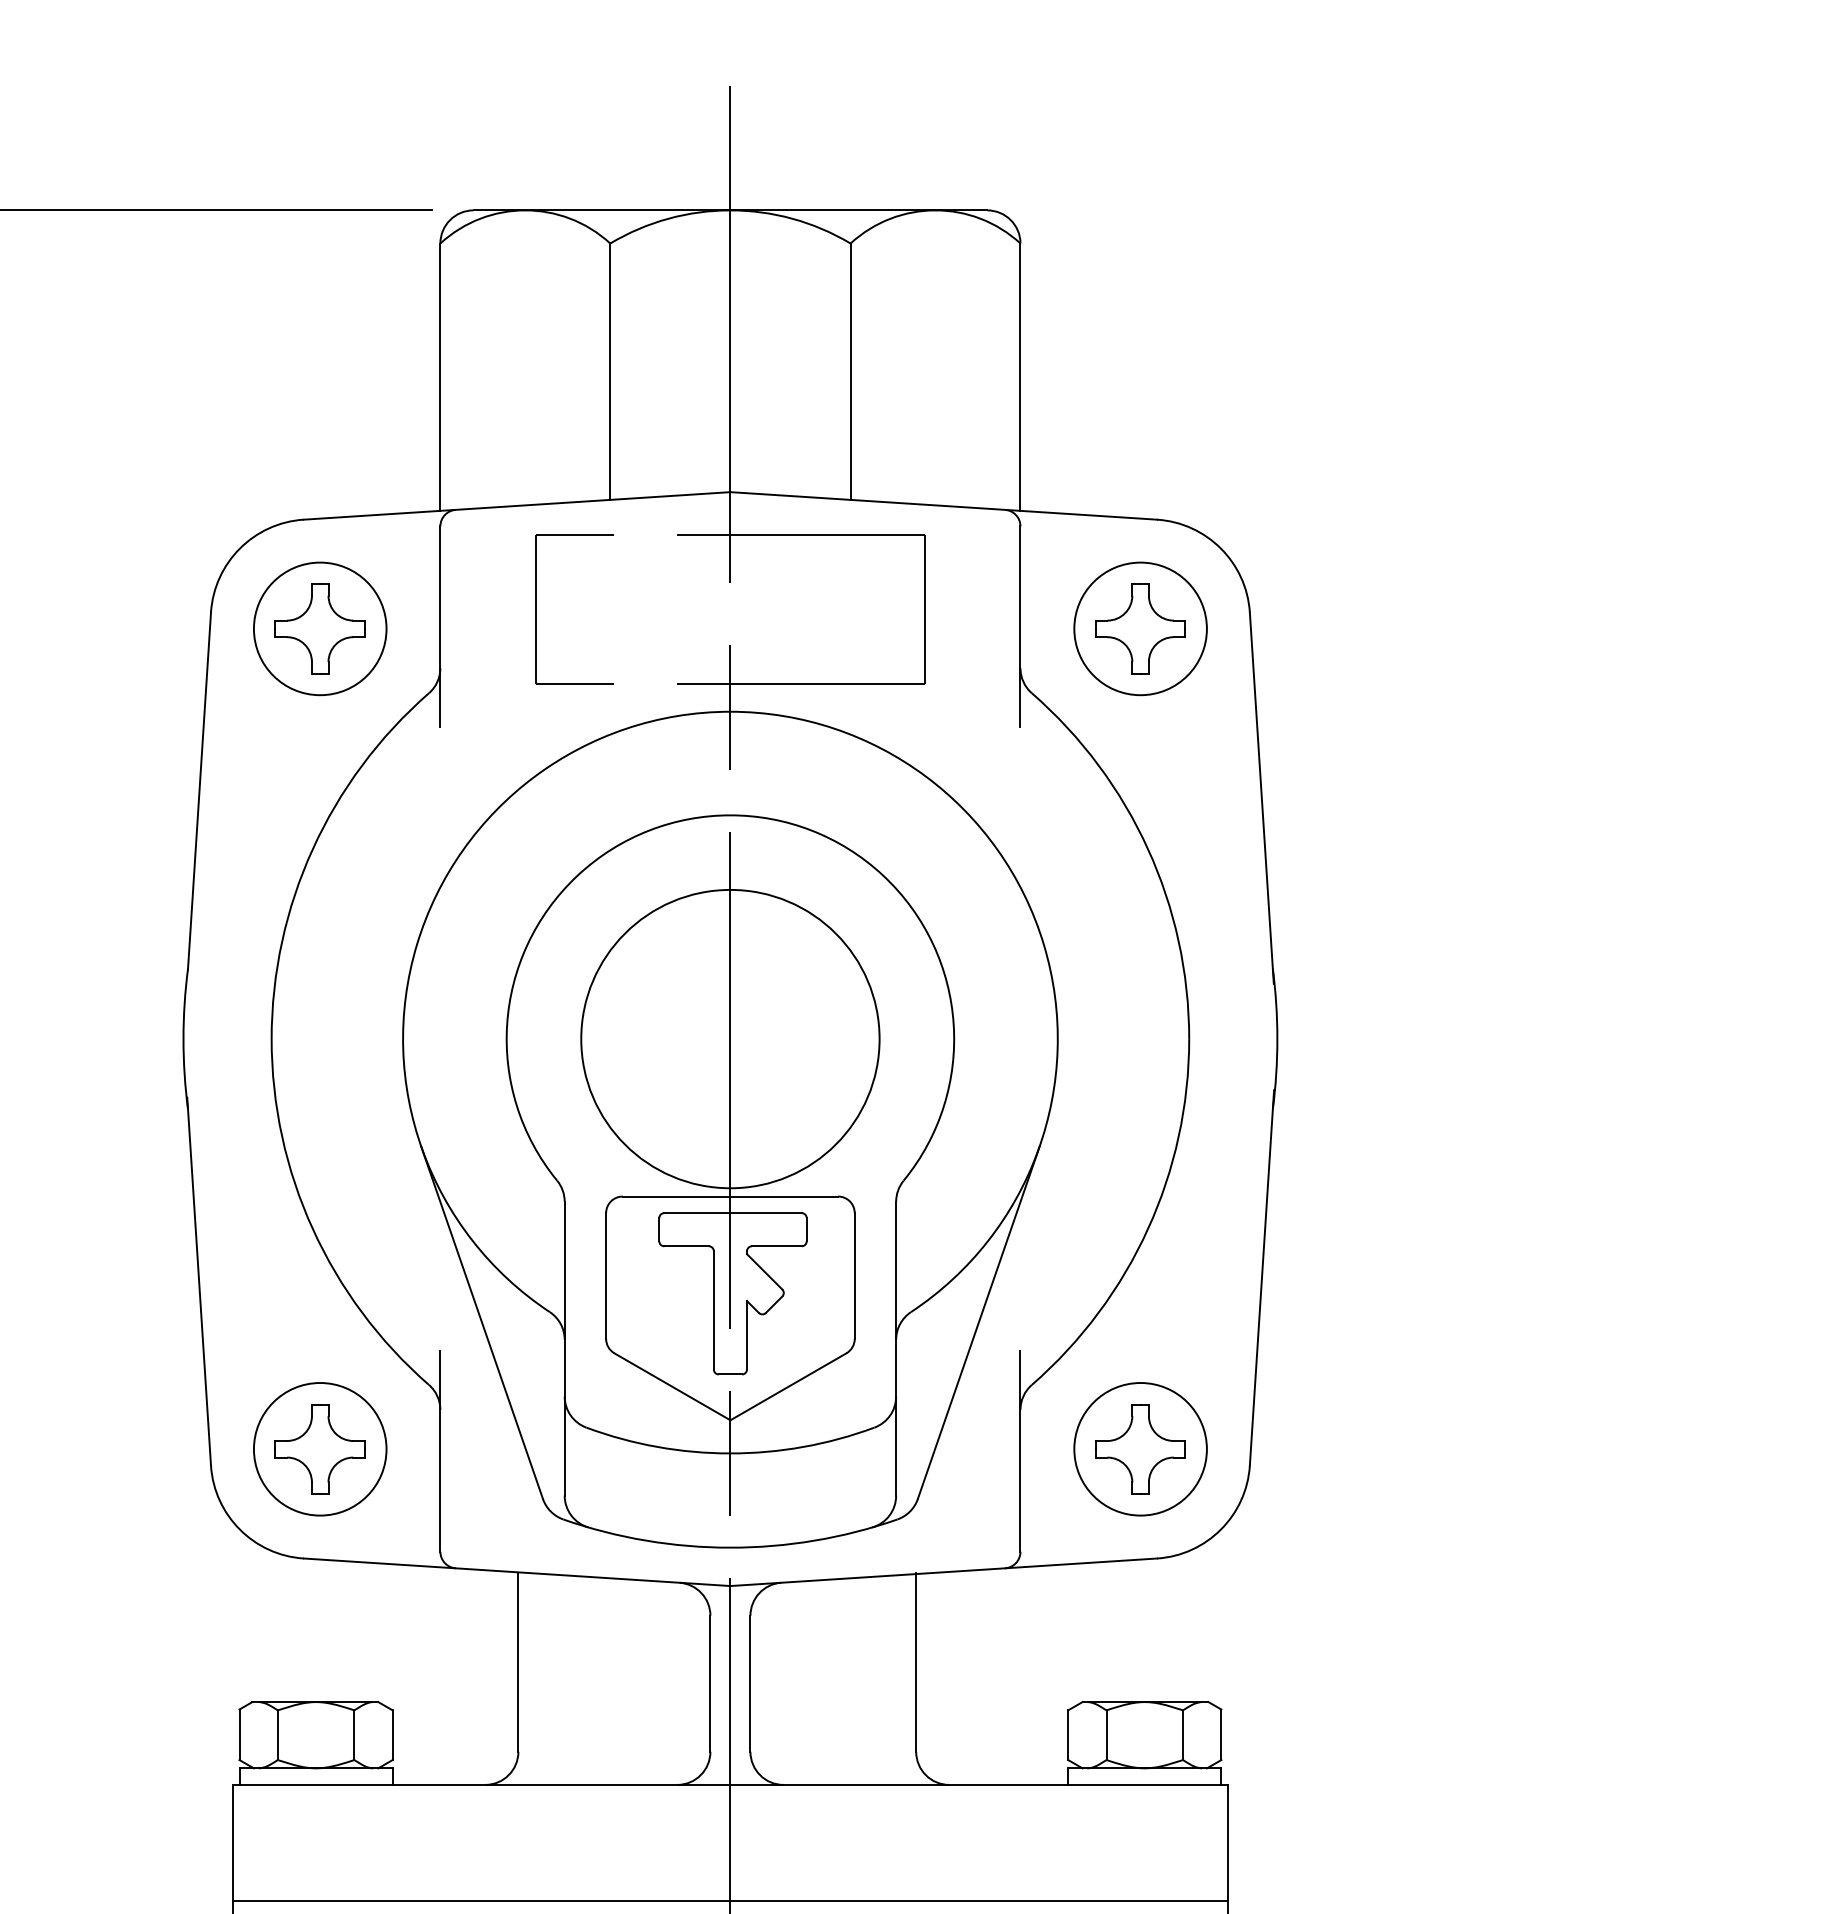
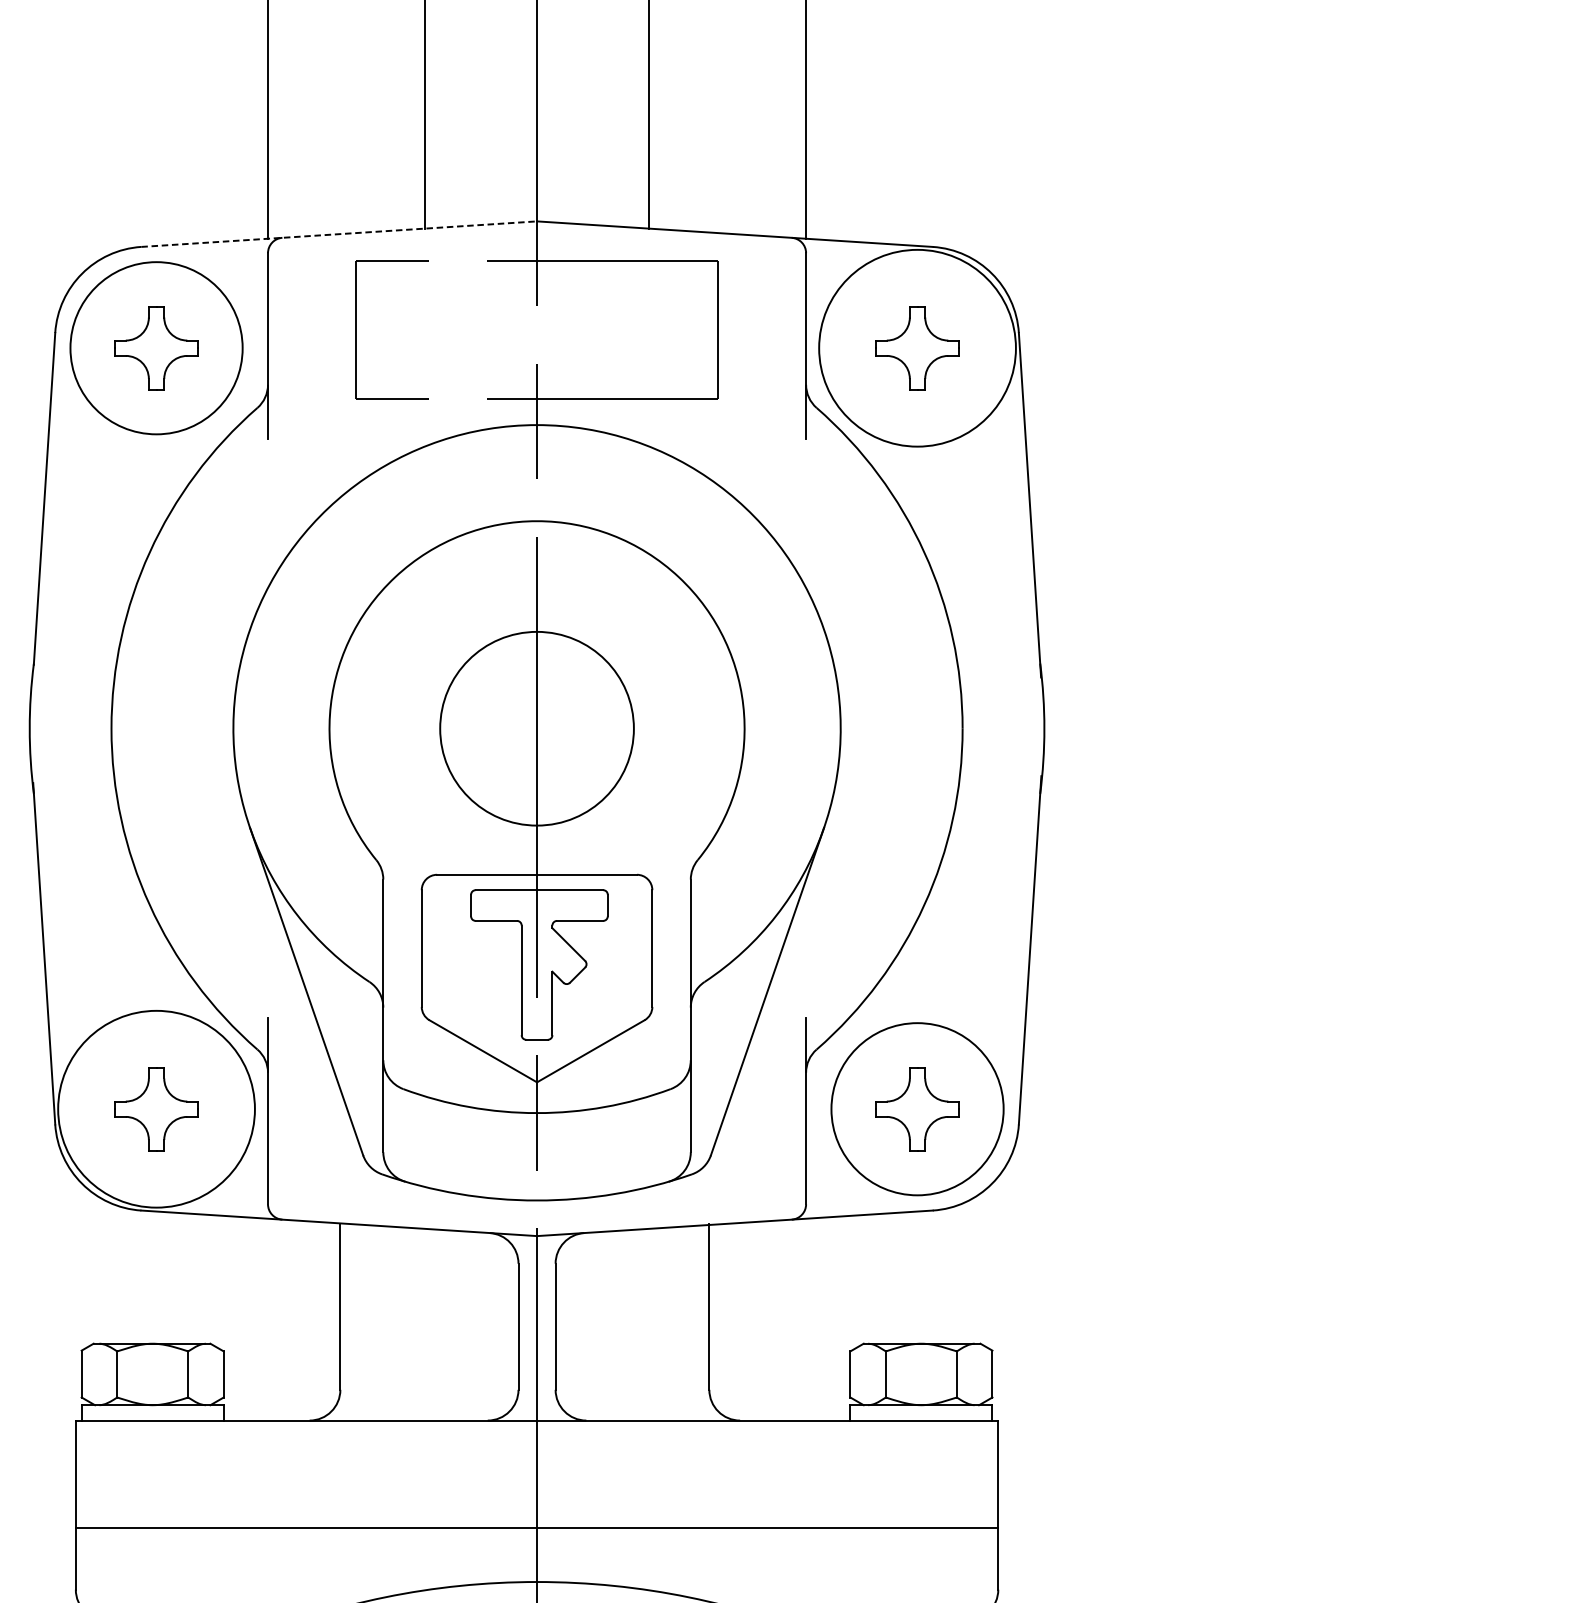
line: (517, 505) -> (339, 233), solid -> dashed
circle: (319, 628) -> (155, 347), size x1.4
circle: (1140, 628) -> (917, 347), size x1.6
circle: (730, 1038) -> (537, 728), size x0.7
circle: (319, 1448) -> (155, 1108), size x1.6
circle: (1140, 1448) -> (917, 1108), size x1.4

